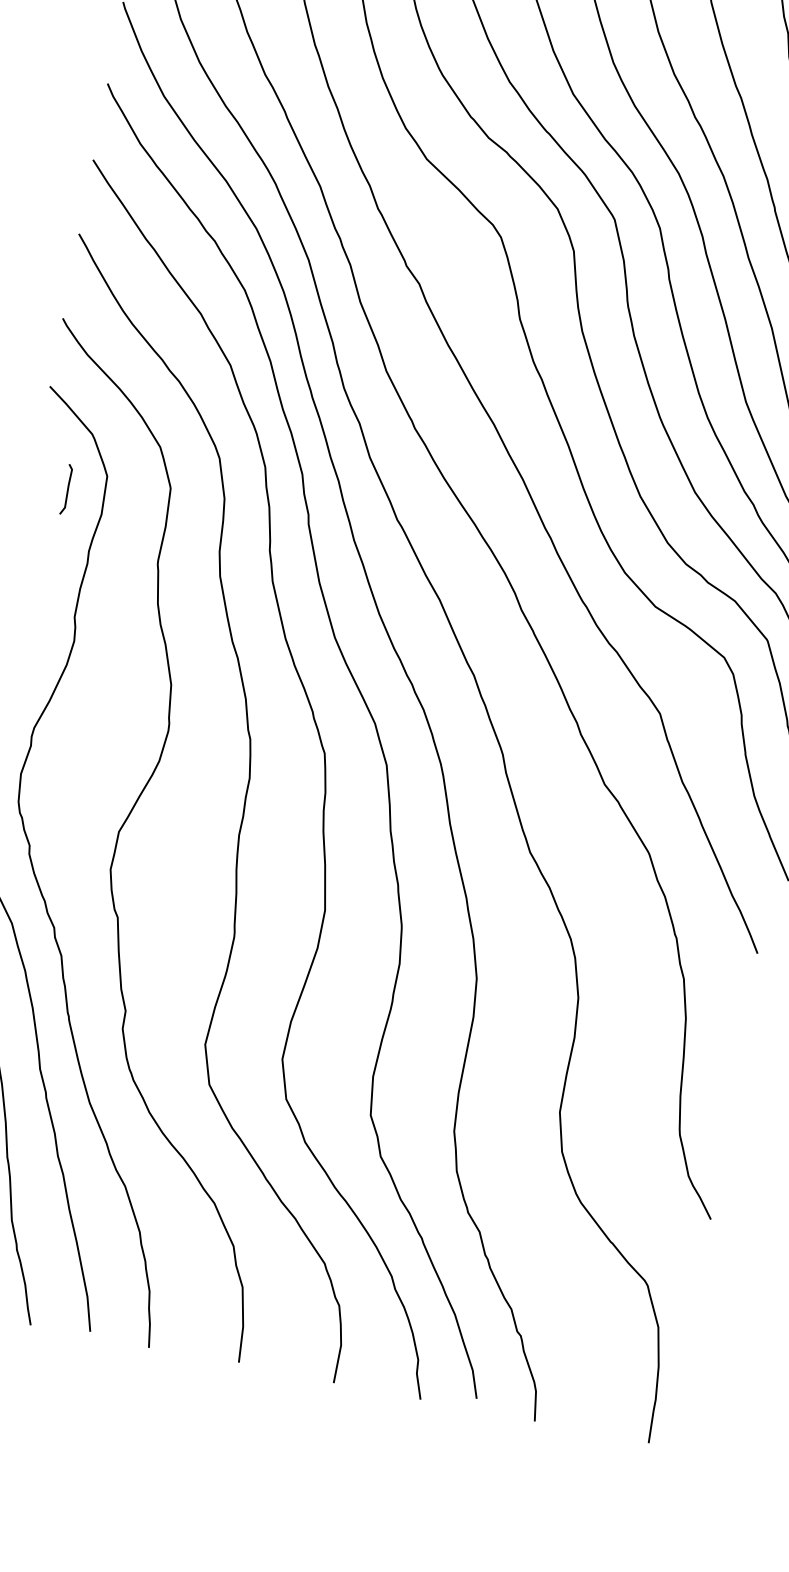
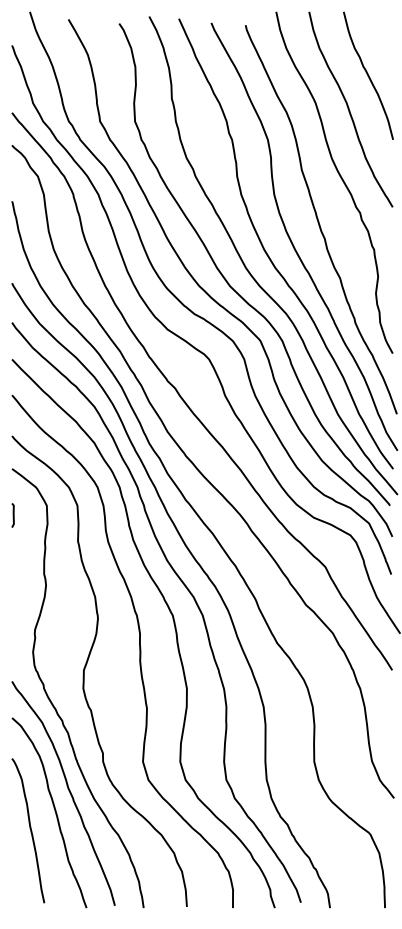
line: (65, 489) -> (12, 515), moved

